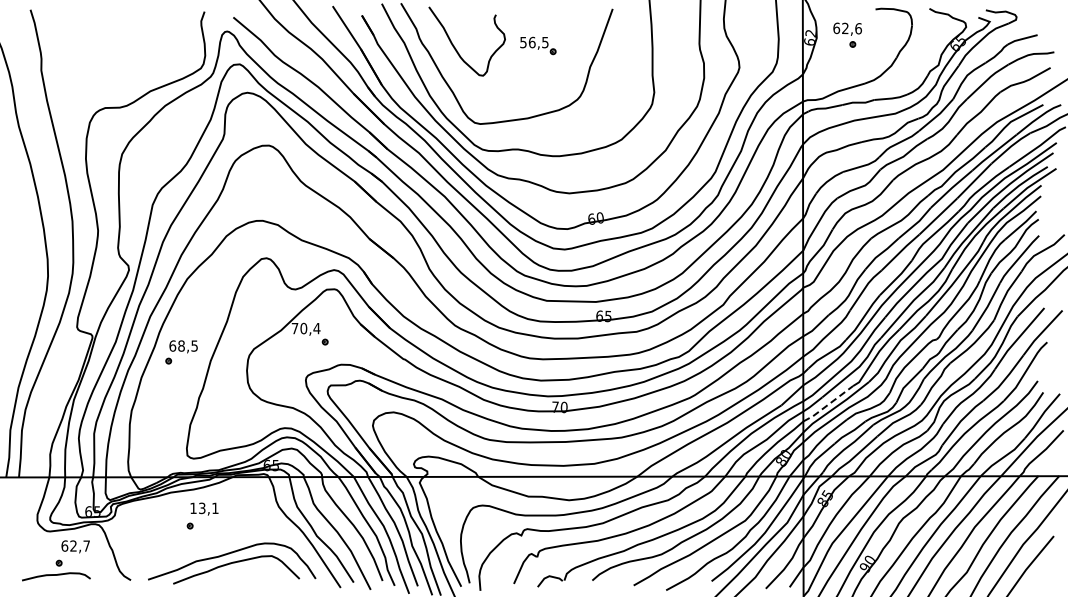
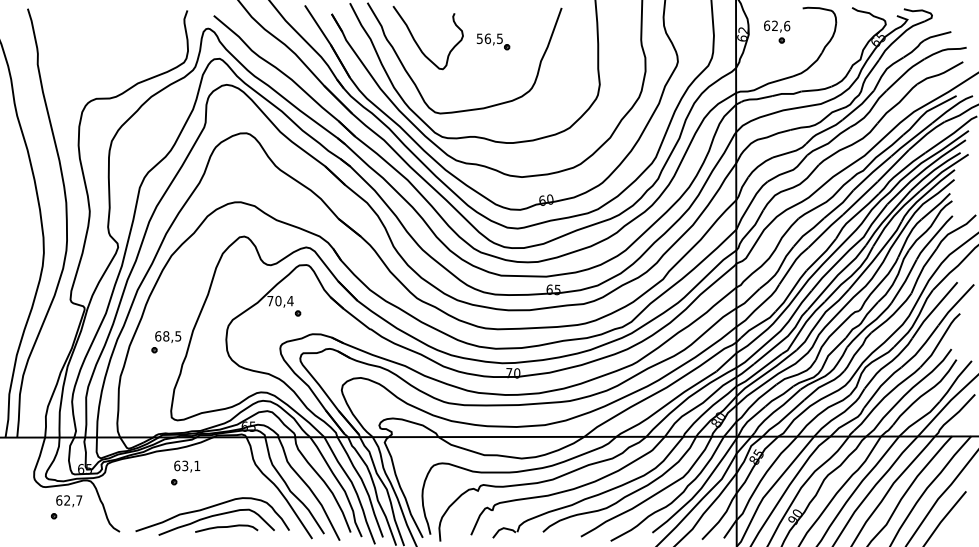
part: (181, 352) -> (166, 342), moved
line: (828, 404) -> (759, 370), dashed -> solid
text: (193, 508) -> (177, 466), 13,1 -> 63,1
curve: (56, 575) -> (226, 527), moved

